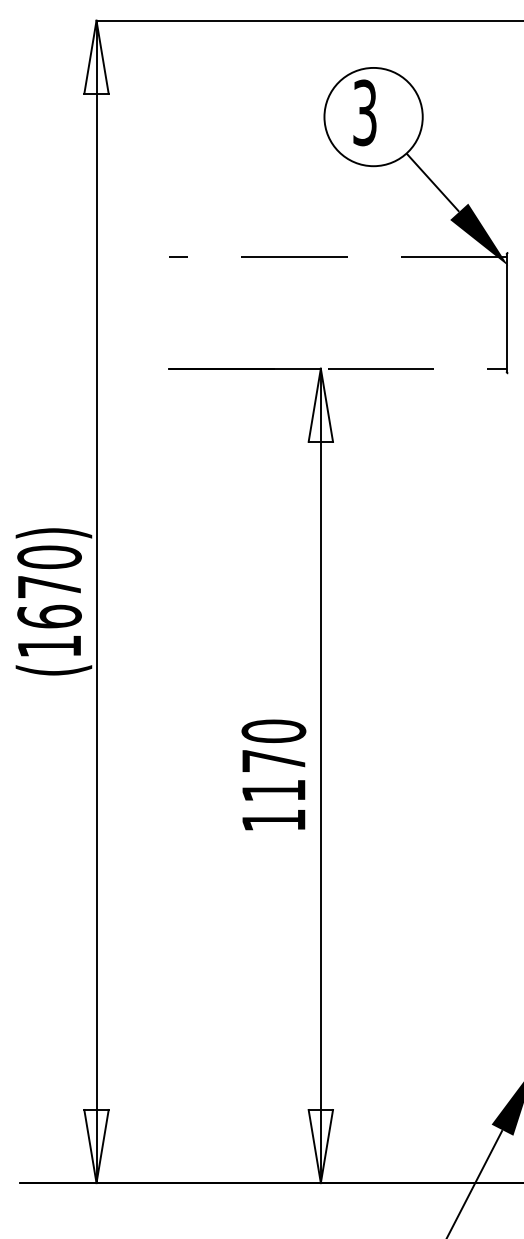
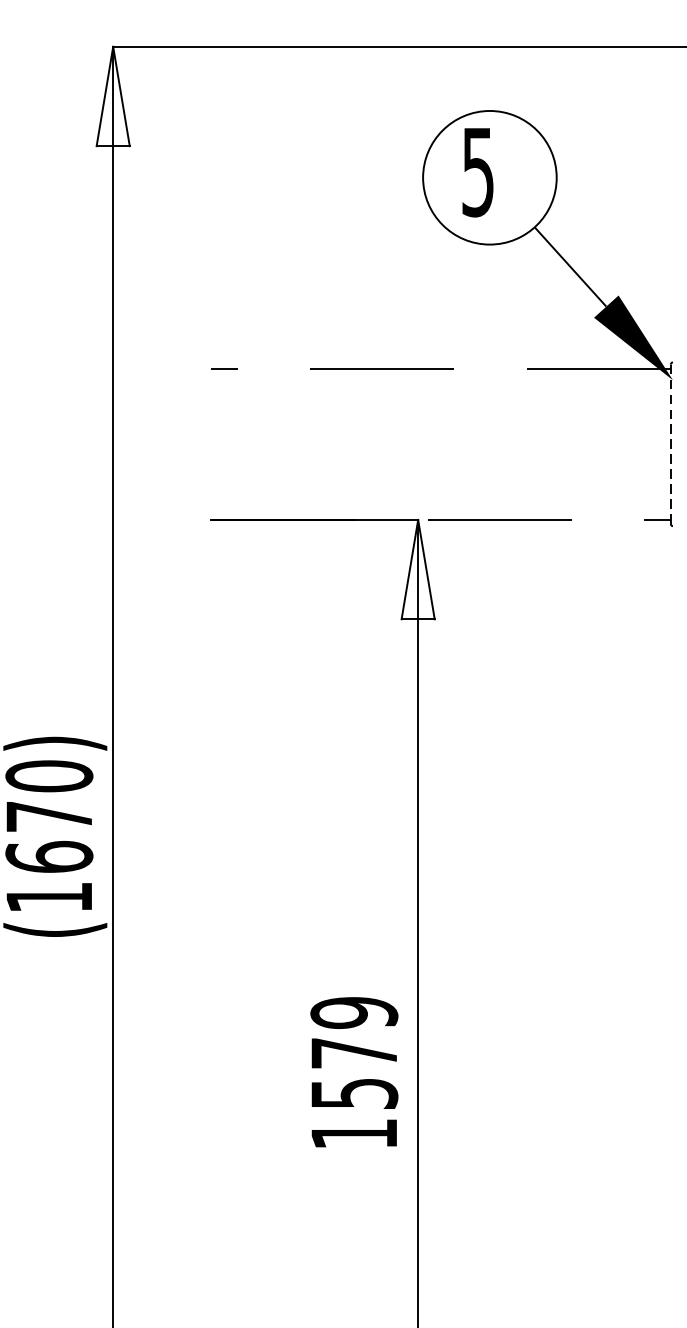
text: (364, 112) -> (477, 171), 3 -> 5
line: (506, 313) -> (670, 444), solid -> dashed
text: (273, 760) -> (353, 1052), 1170 -> 1579

